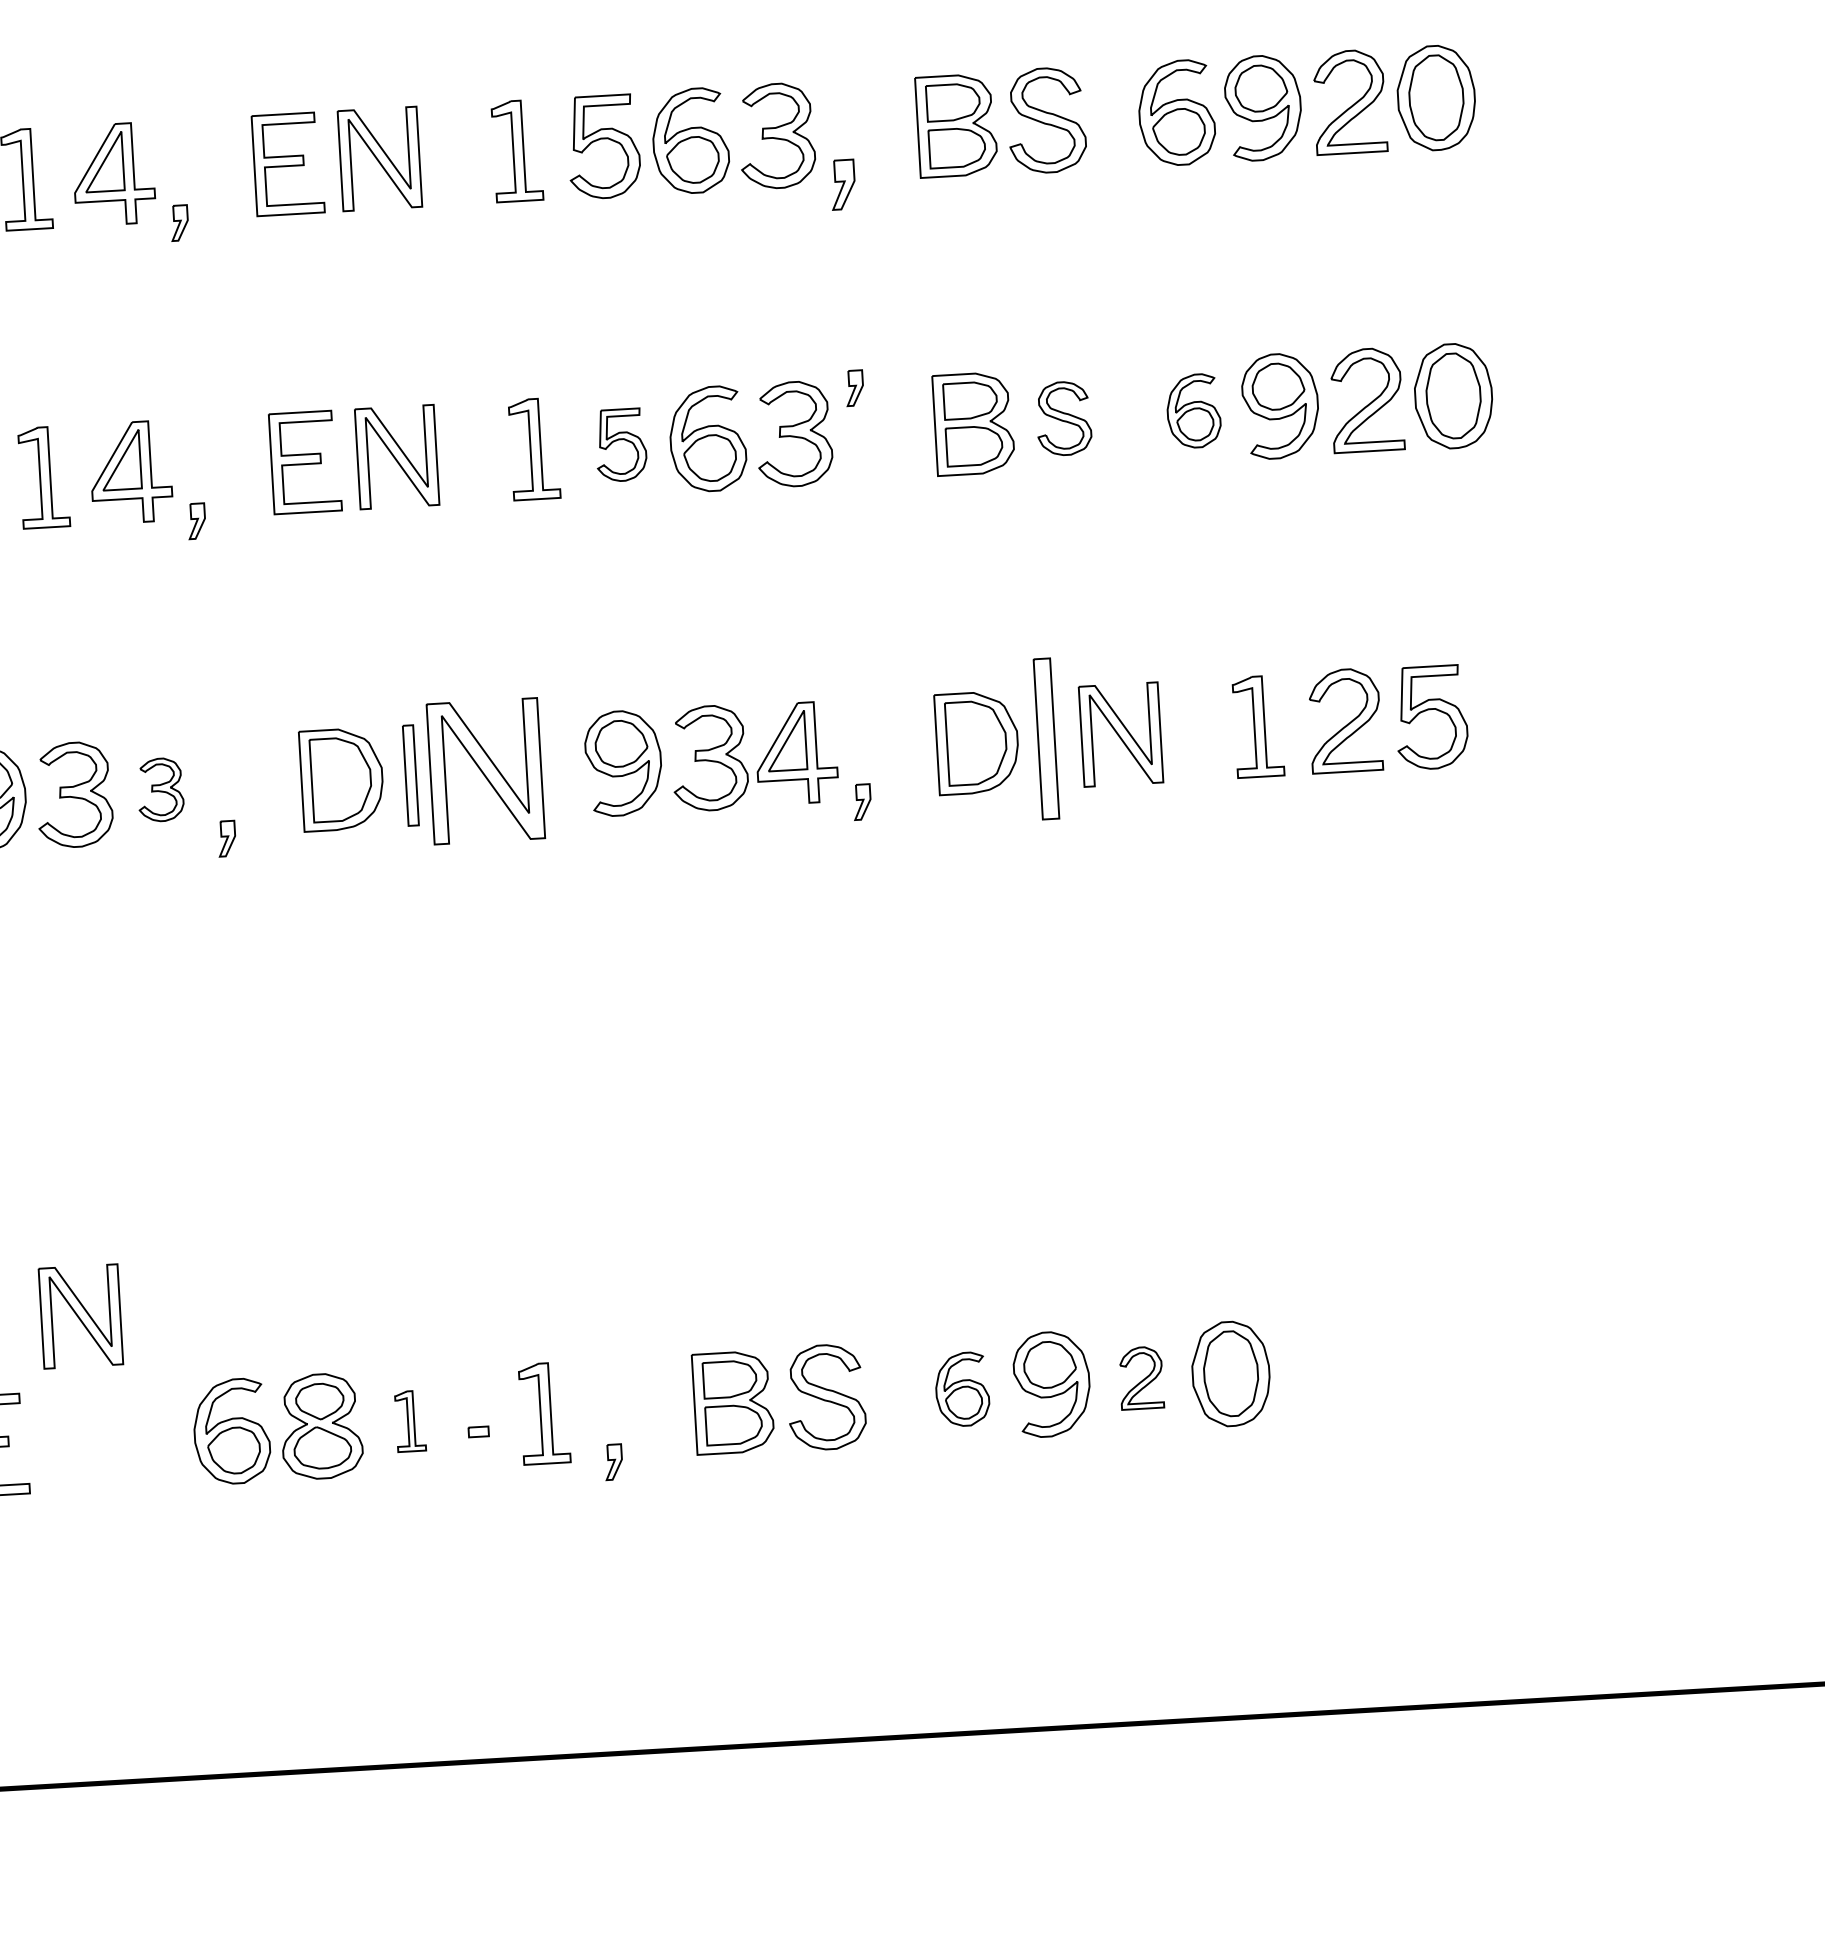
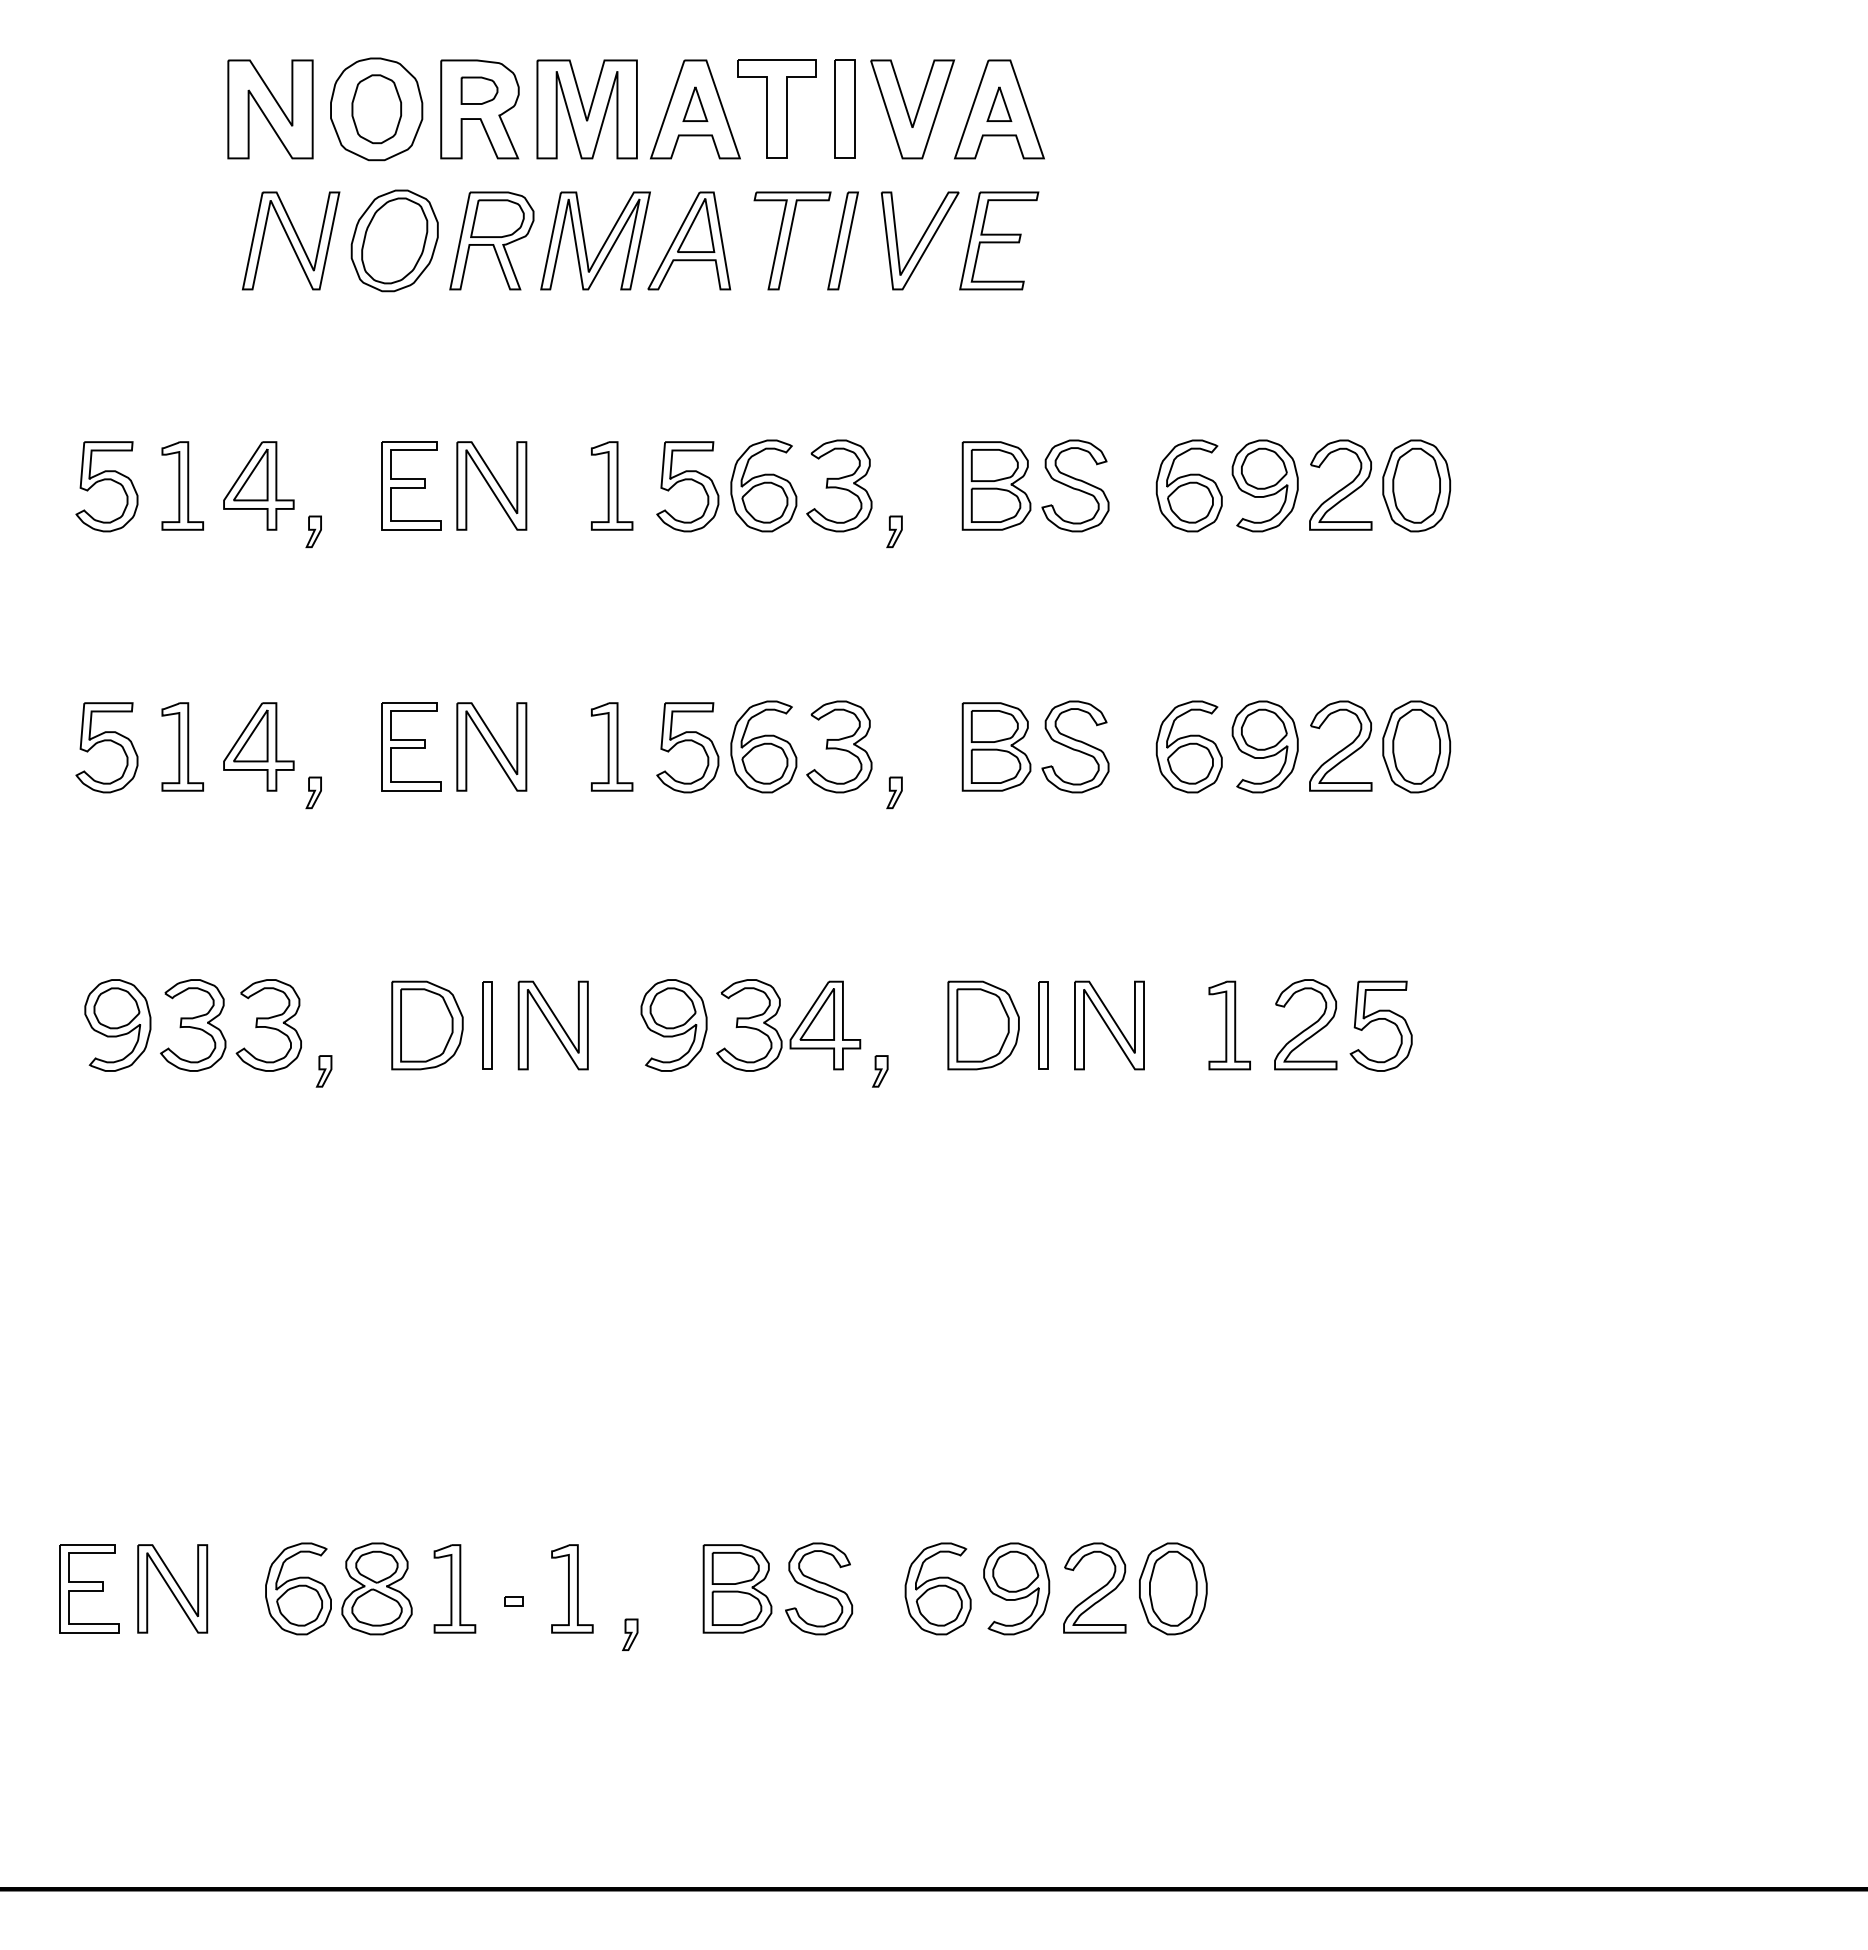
part: (842, 184) -> (894, 531), size x0.71
part: (854, 387) -> (894, 792), moved
part: (1192, 410) -> (1188, 746), size x1.43
part: (1063, 418) -> (1075, 746), size x1.43
part: (620, 444) -> (687, 747), size x1.43
part: (1045, 738) -> (1043, 1025), size x0.62
part: (484, 771) -> (552, 1025), size x0.71
part: (160, 789) -> (268, 1025), size x1.67
part: (80, 1316) -> (172, 1588), moved
part: (1140, 1377) -> (1094, 1587), size x1.67
part: (961, 1389) -> (937, 1588), size x1.43
part: (409, 1420) -> (454, 1588), size x1.67

